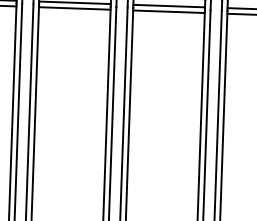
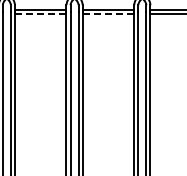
line: (74, 9) -> (40, 14), solid -> dashed
line: (169, 12) -> (108, 14), solid -> dashed

